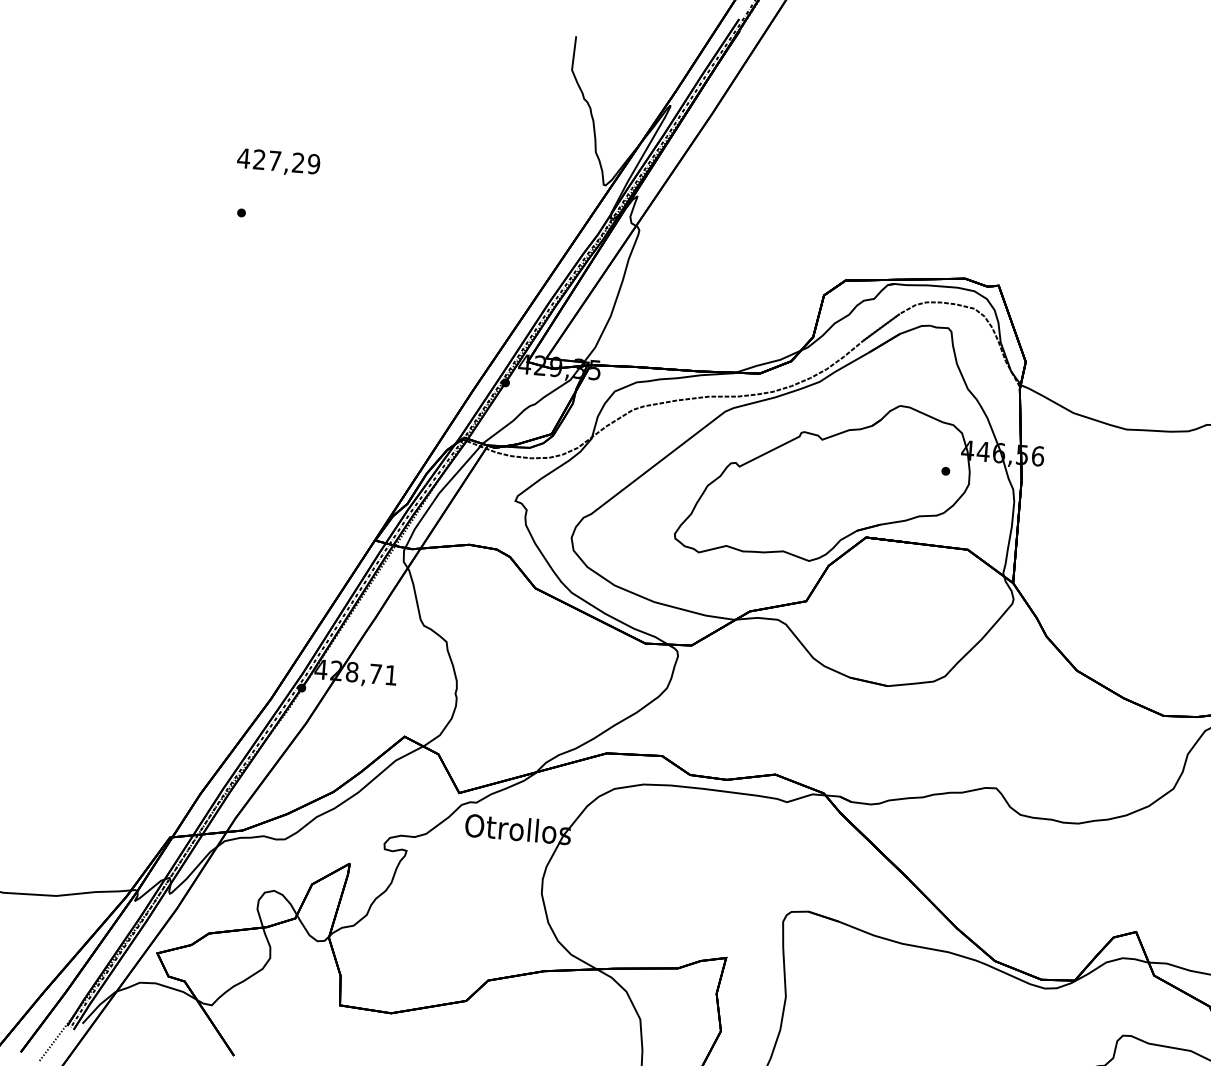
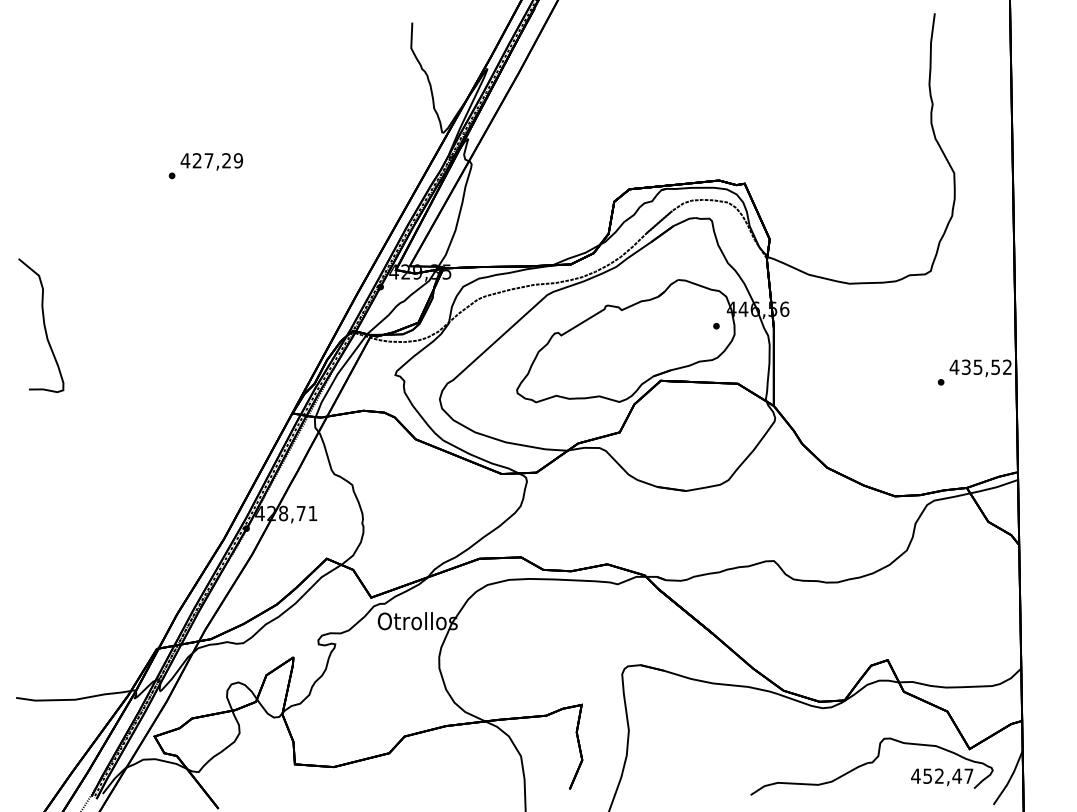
text: (278, 162) -> (211, 161), moved
curve: (55, 397) -> (43, 325), added

